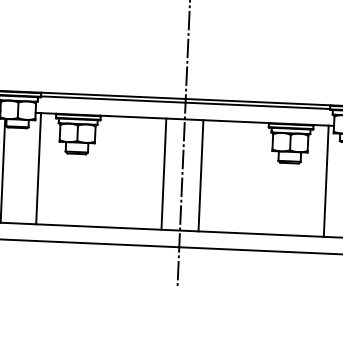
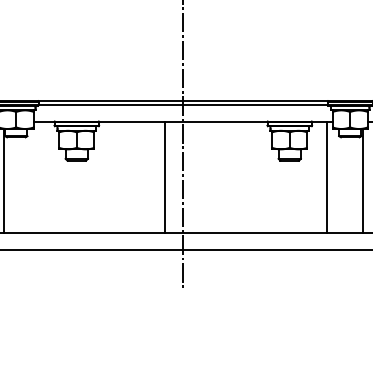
line: (38, 168) -> (39, 176), removed
line: (200, 175) -> (201, 176), removed

